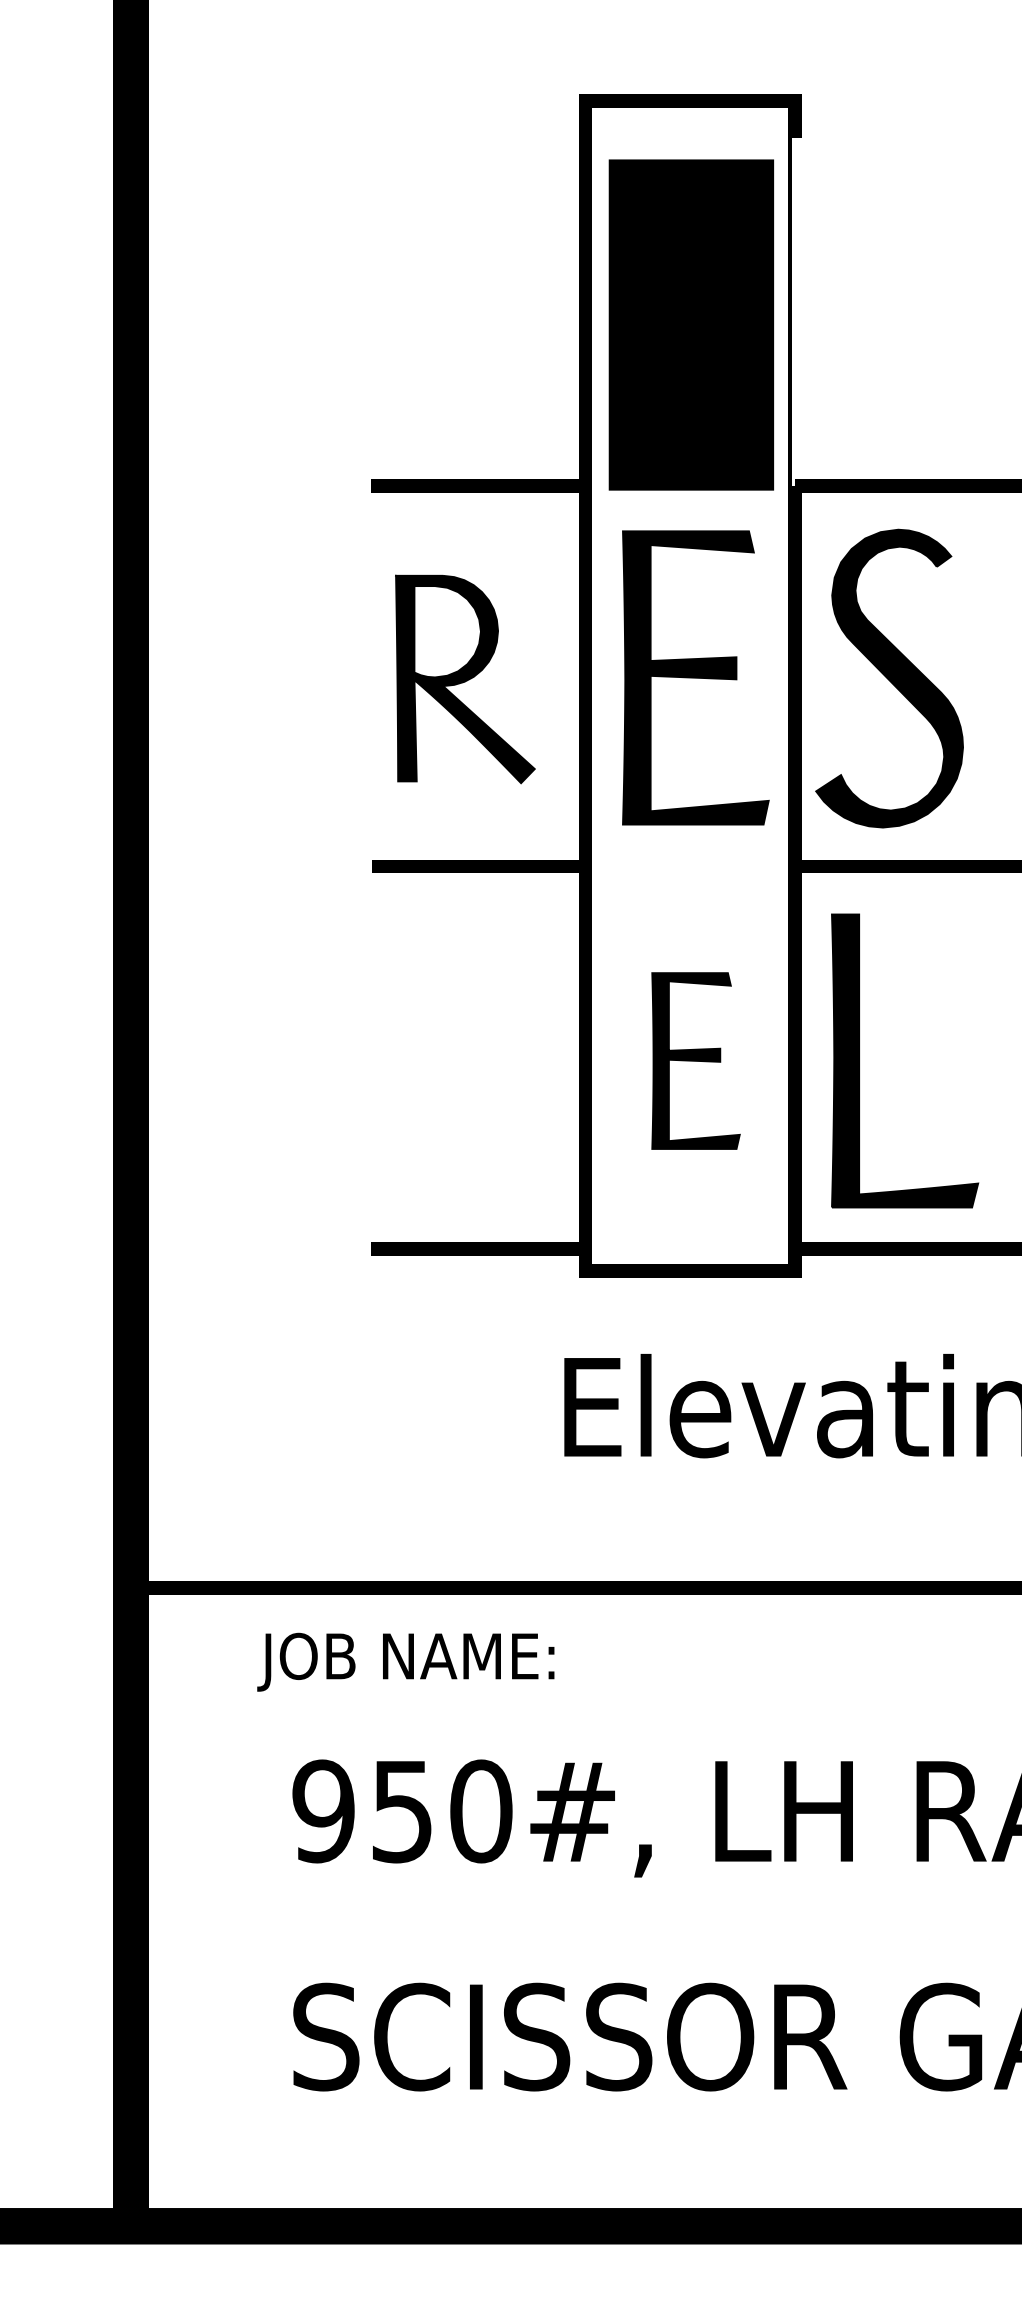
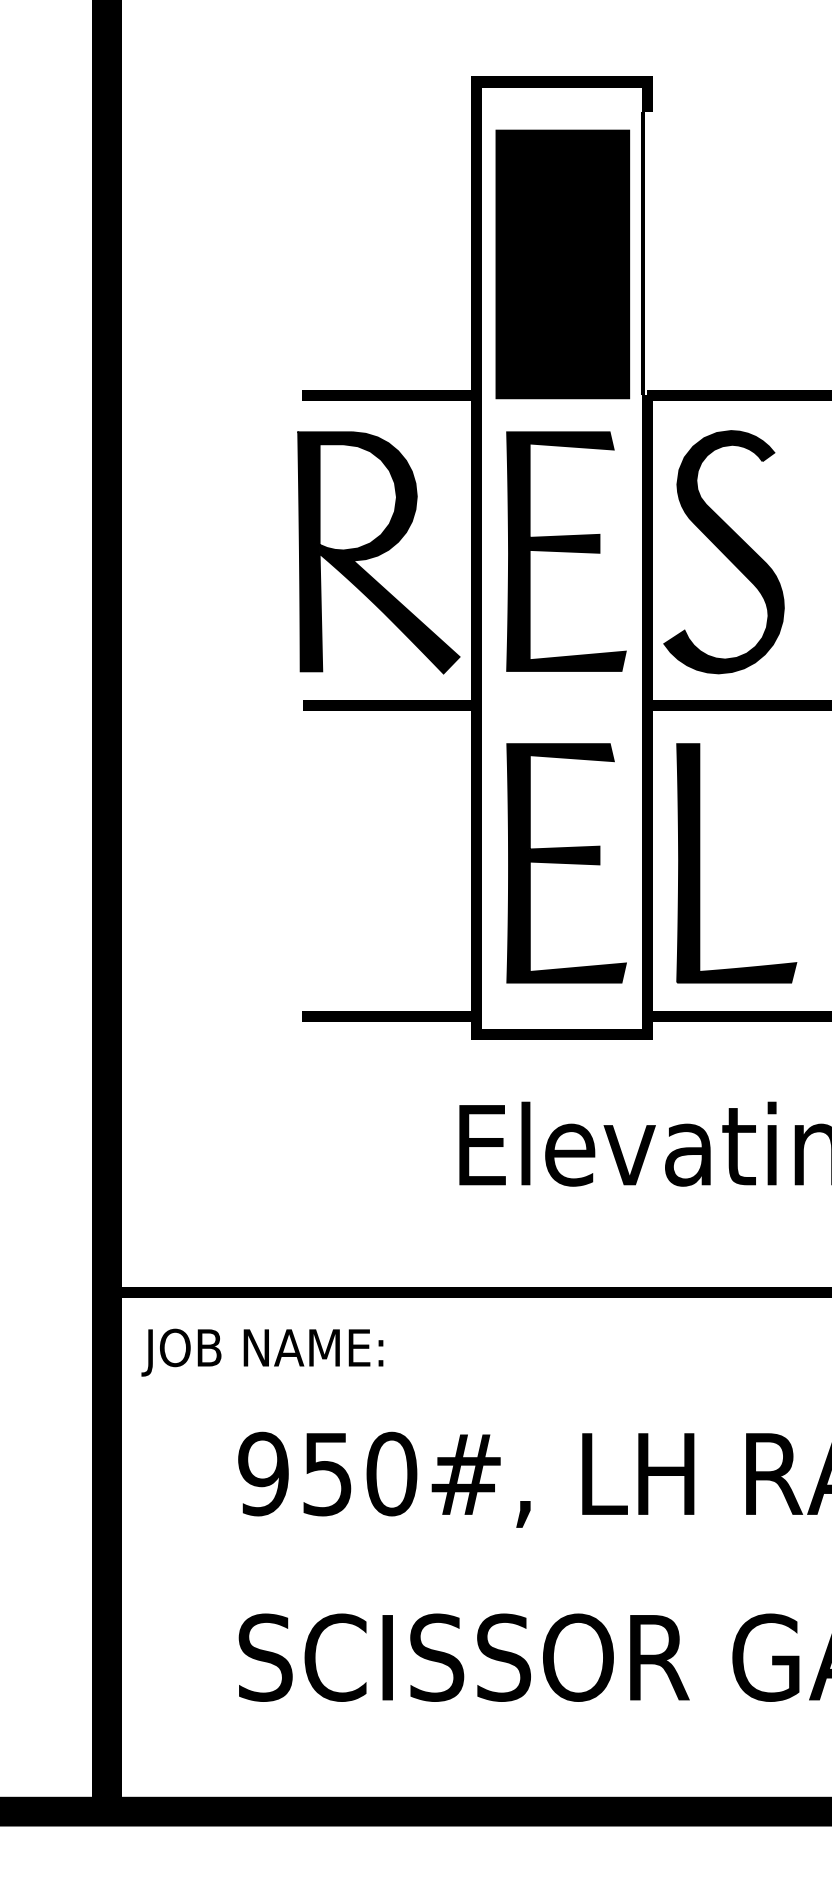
part: (464, 678) -> (378, 552), size x1.43
part: (695, 1061) -> (566, 863), size x1.67
text: (405, 1662) -> (262, 1352), moved

